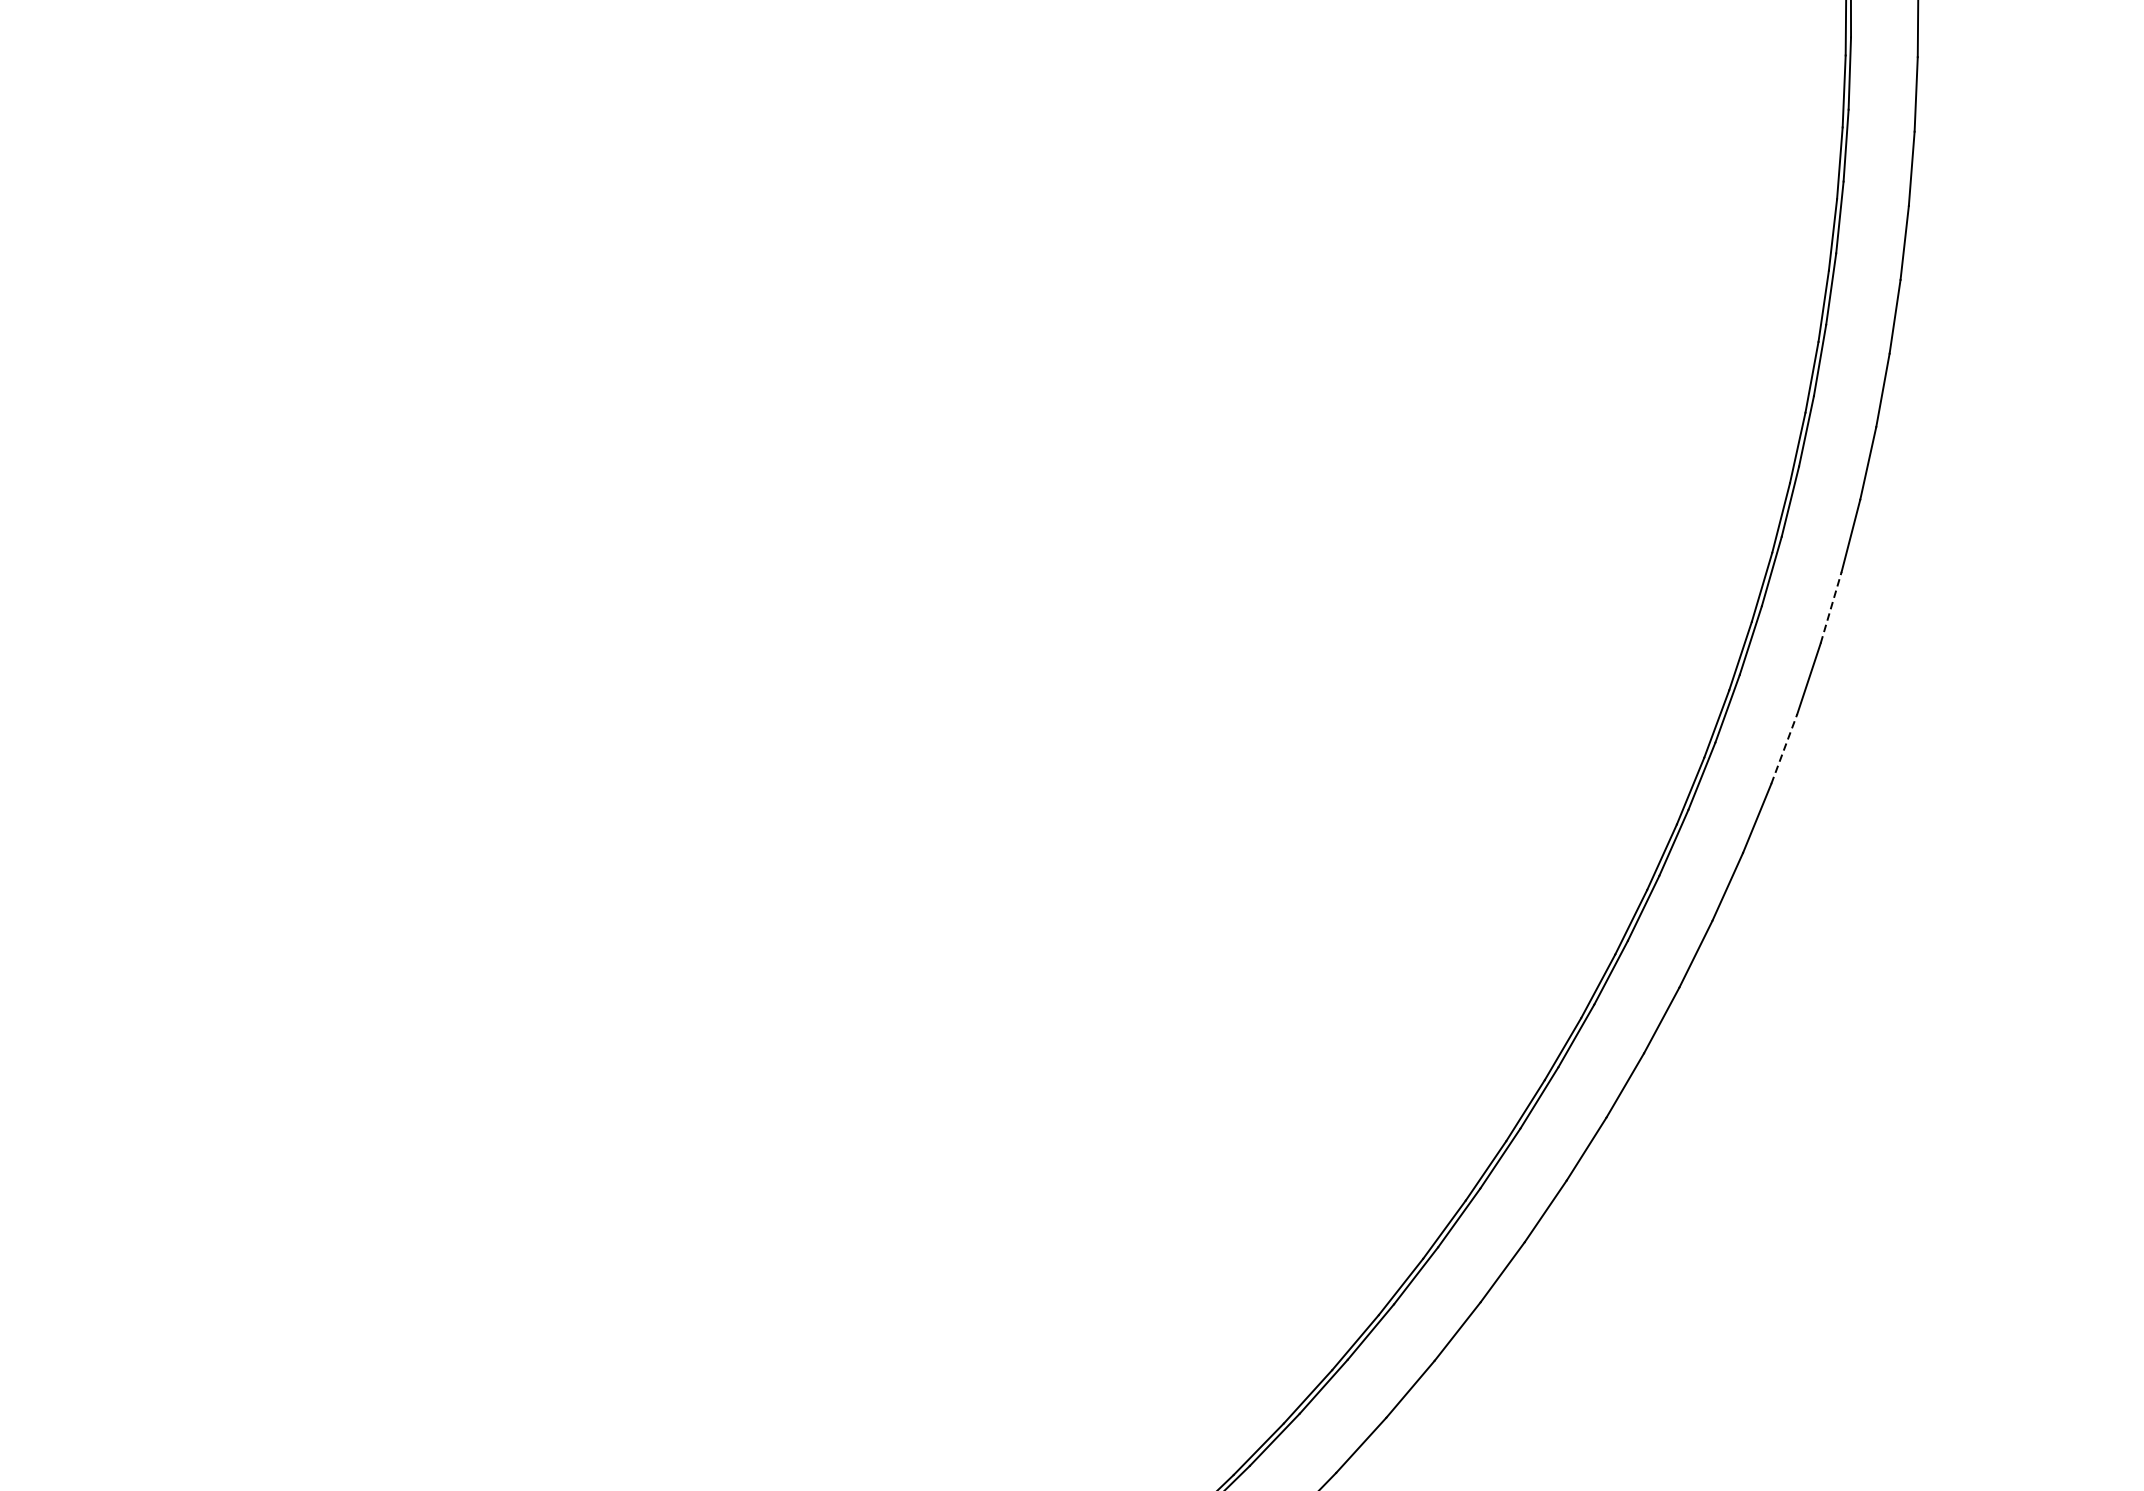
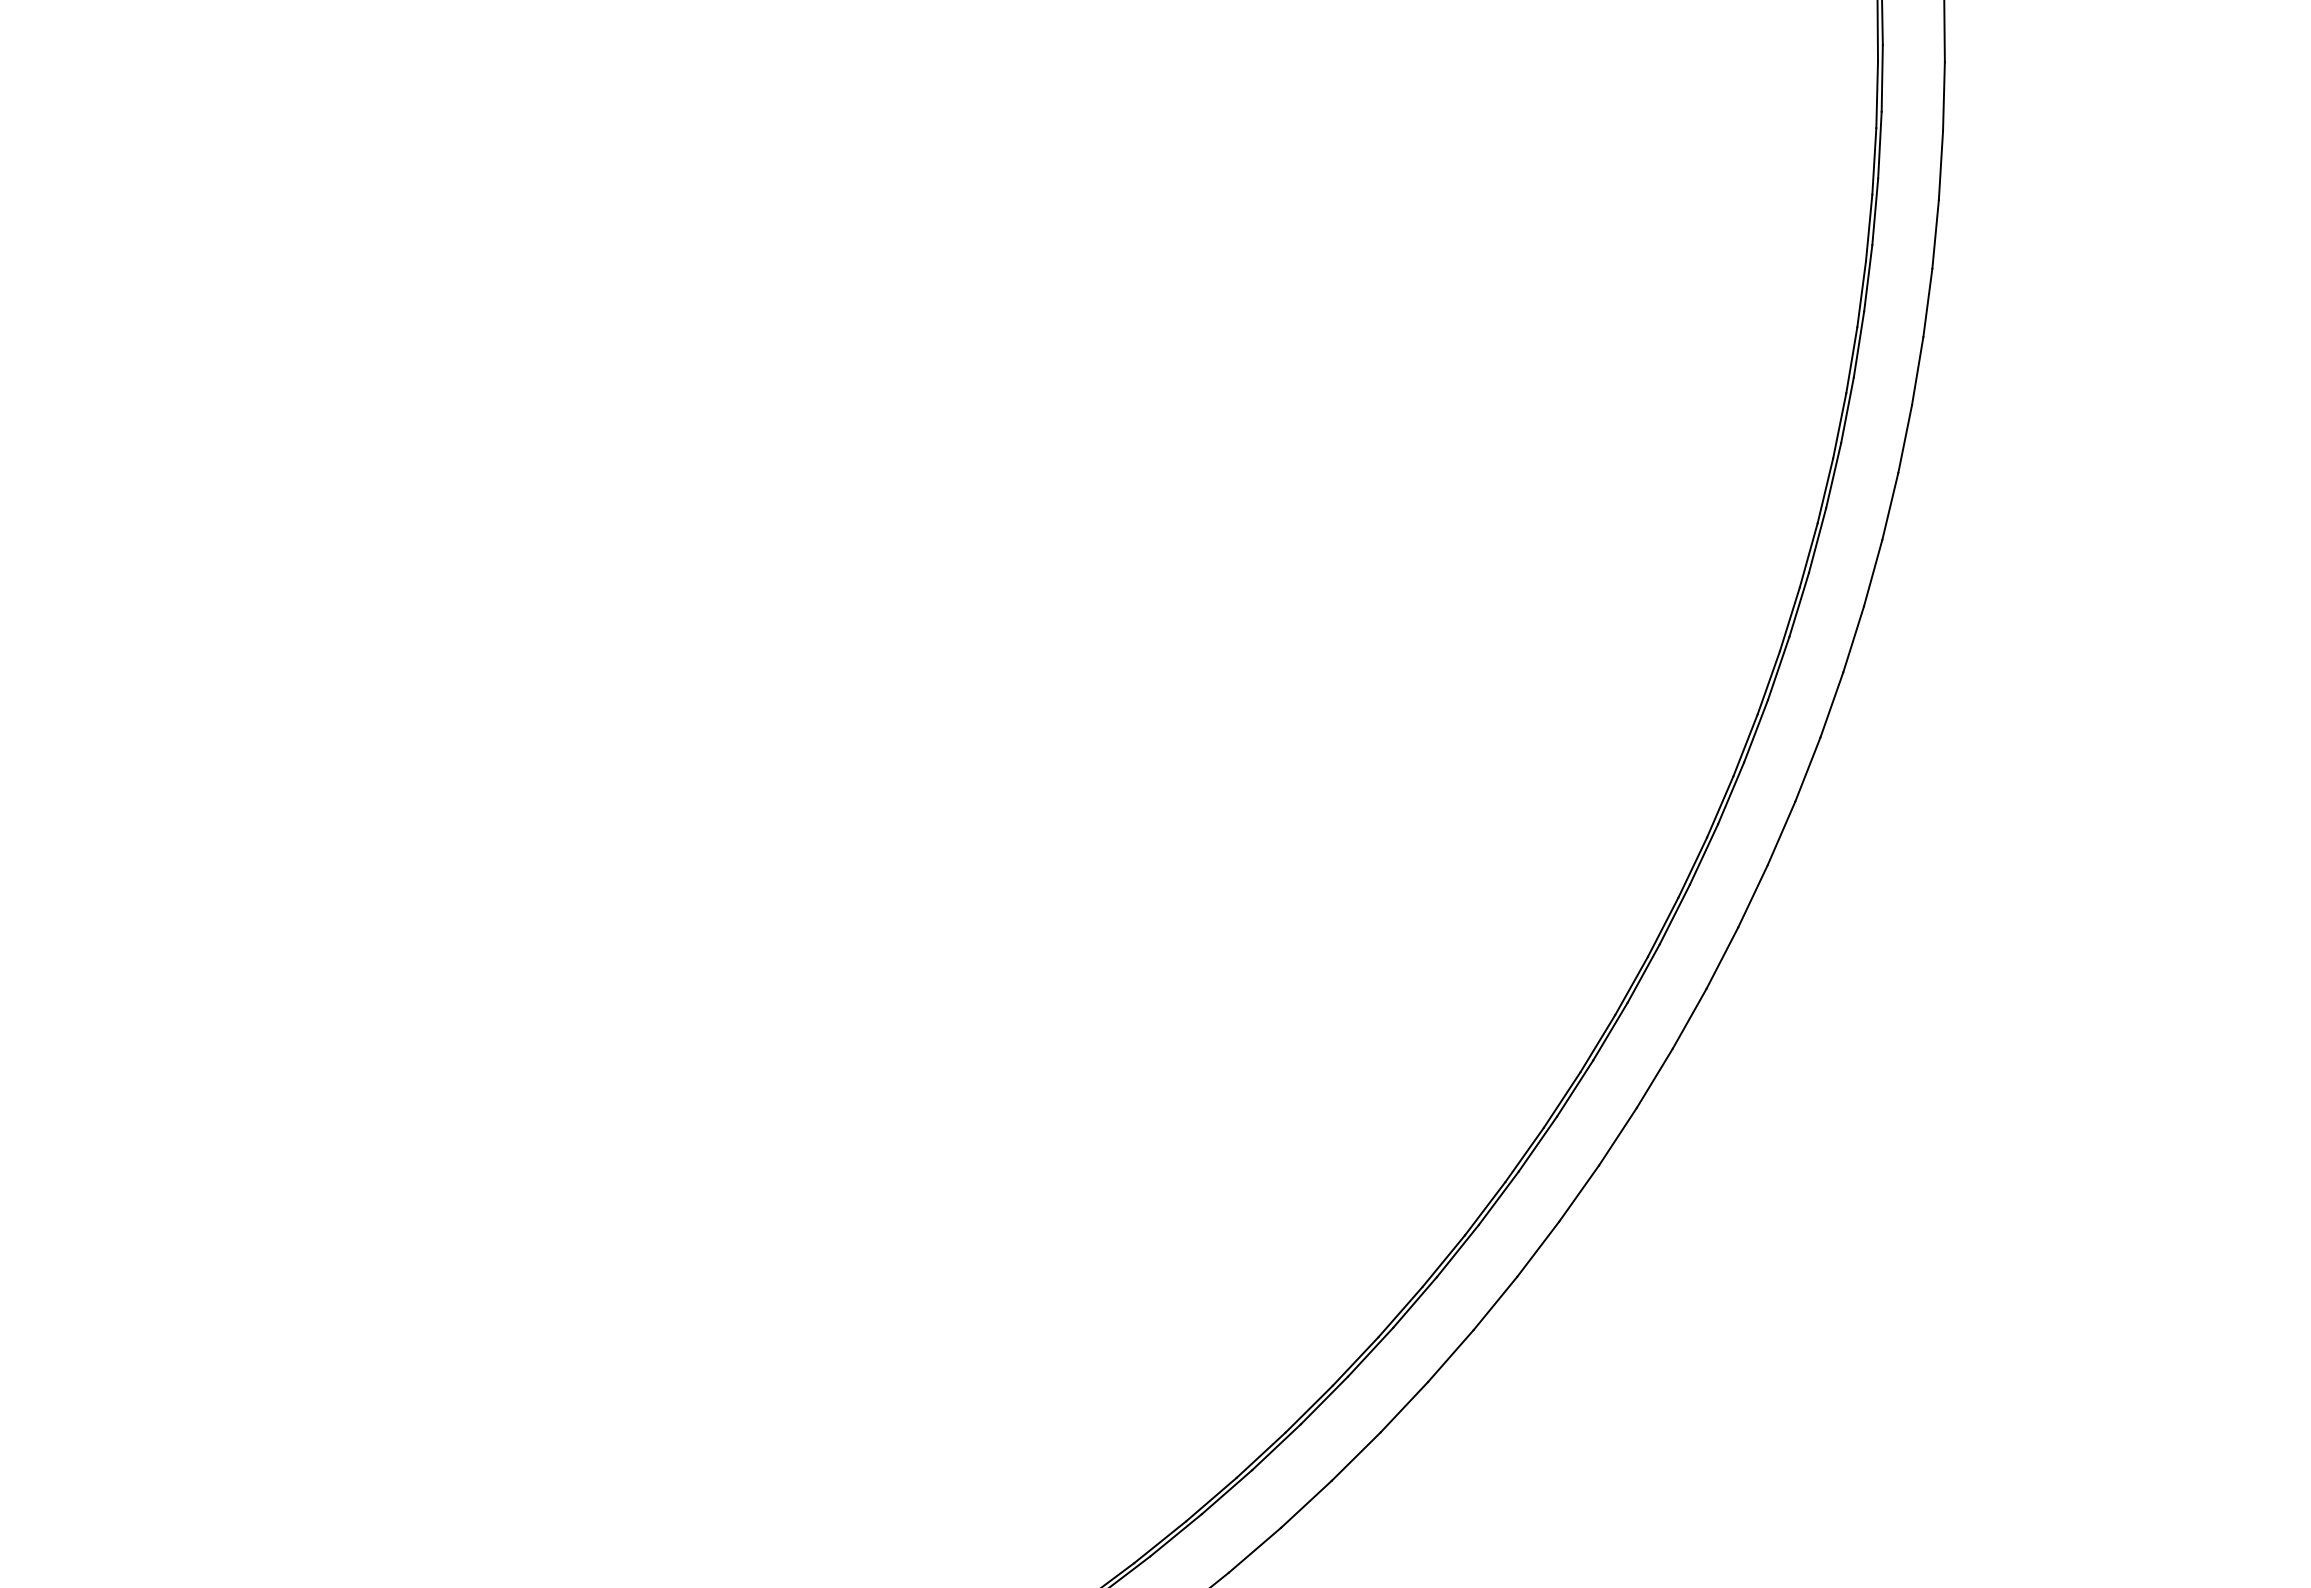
line: (1831, 606) -> (1753, 895), dashed -> solid
line: (1784, 748) -> (1689, 1018), dashed -> solid

